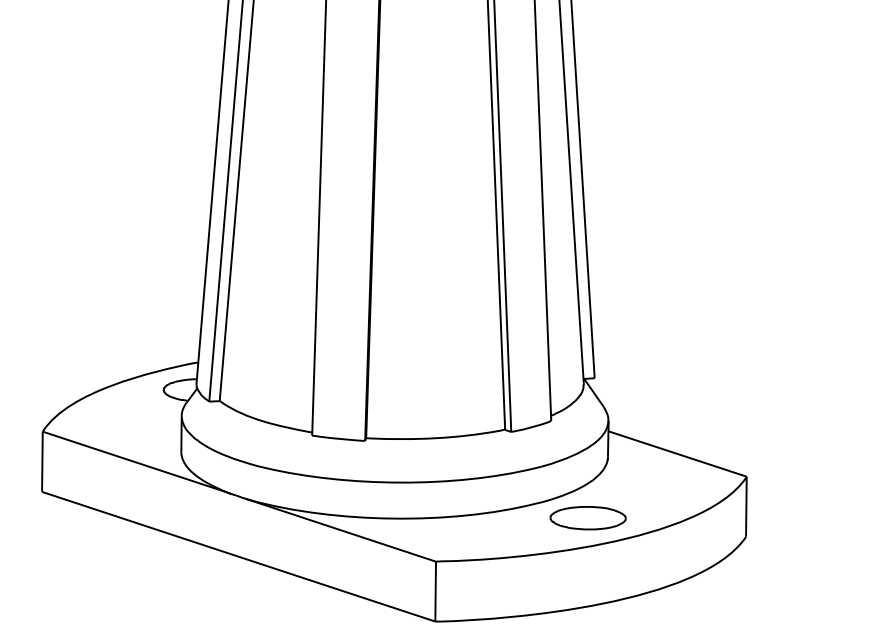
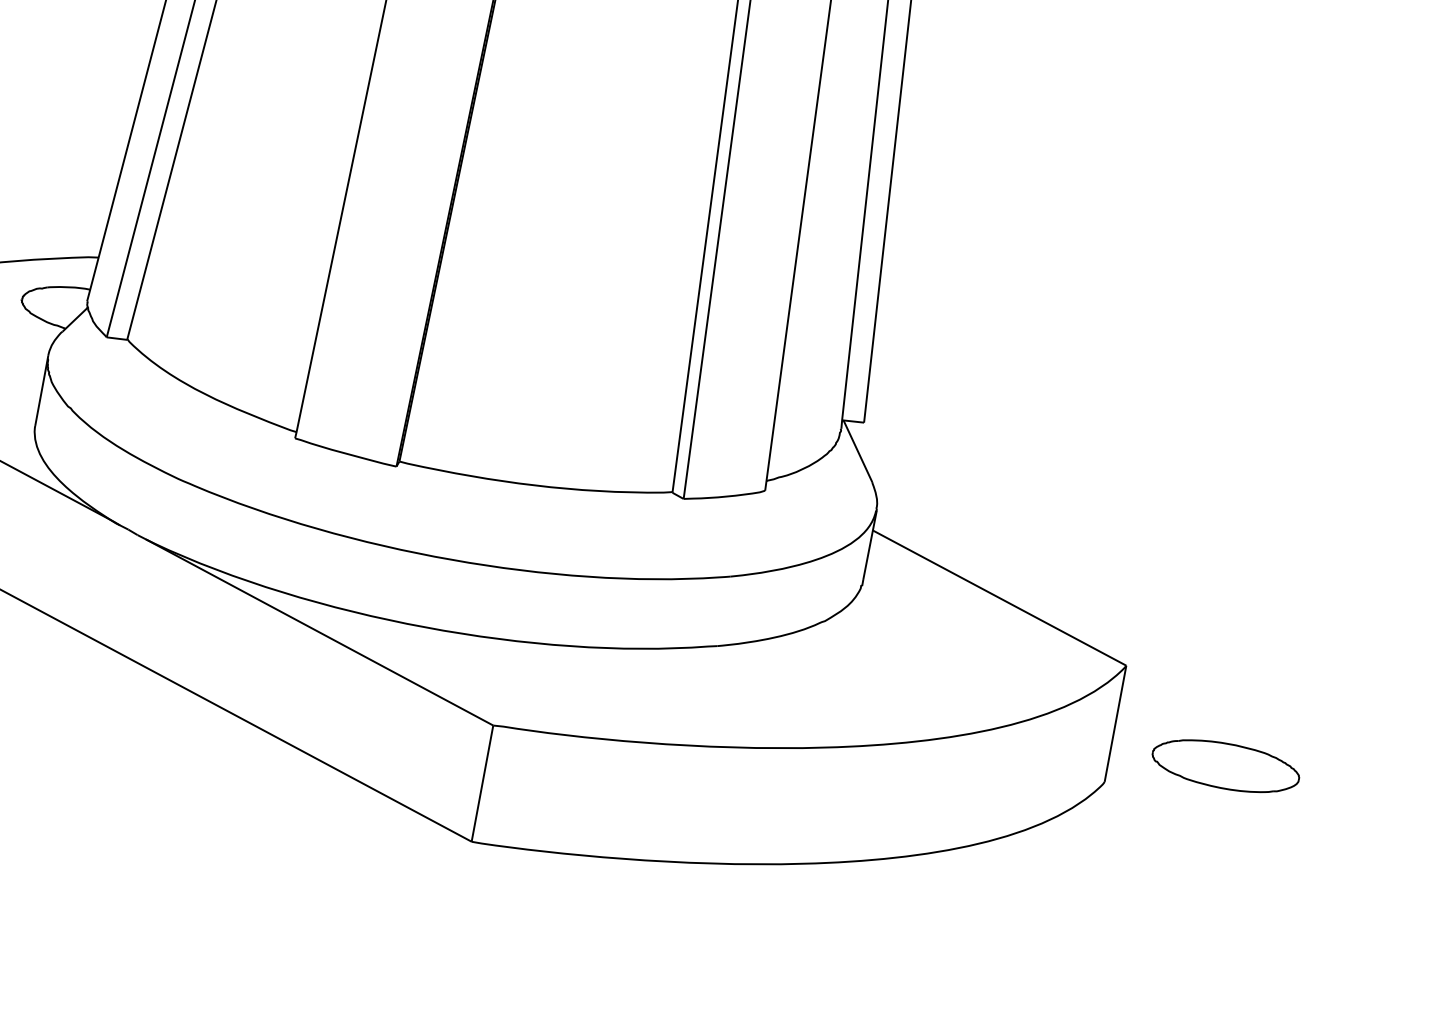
part: (587, 518) -> (1224, 766), moved

